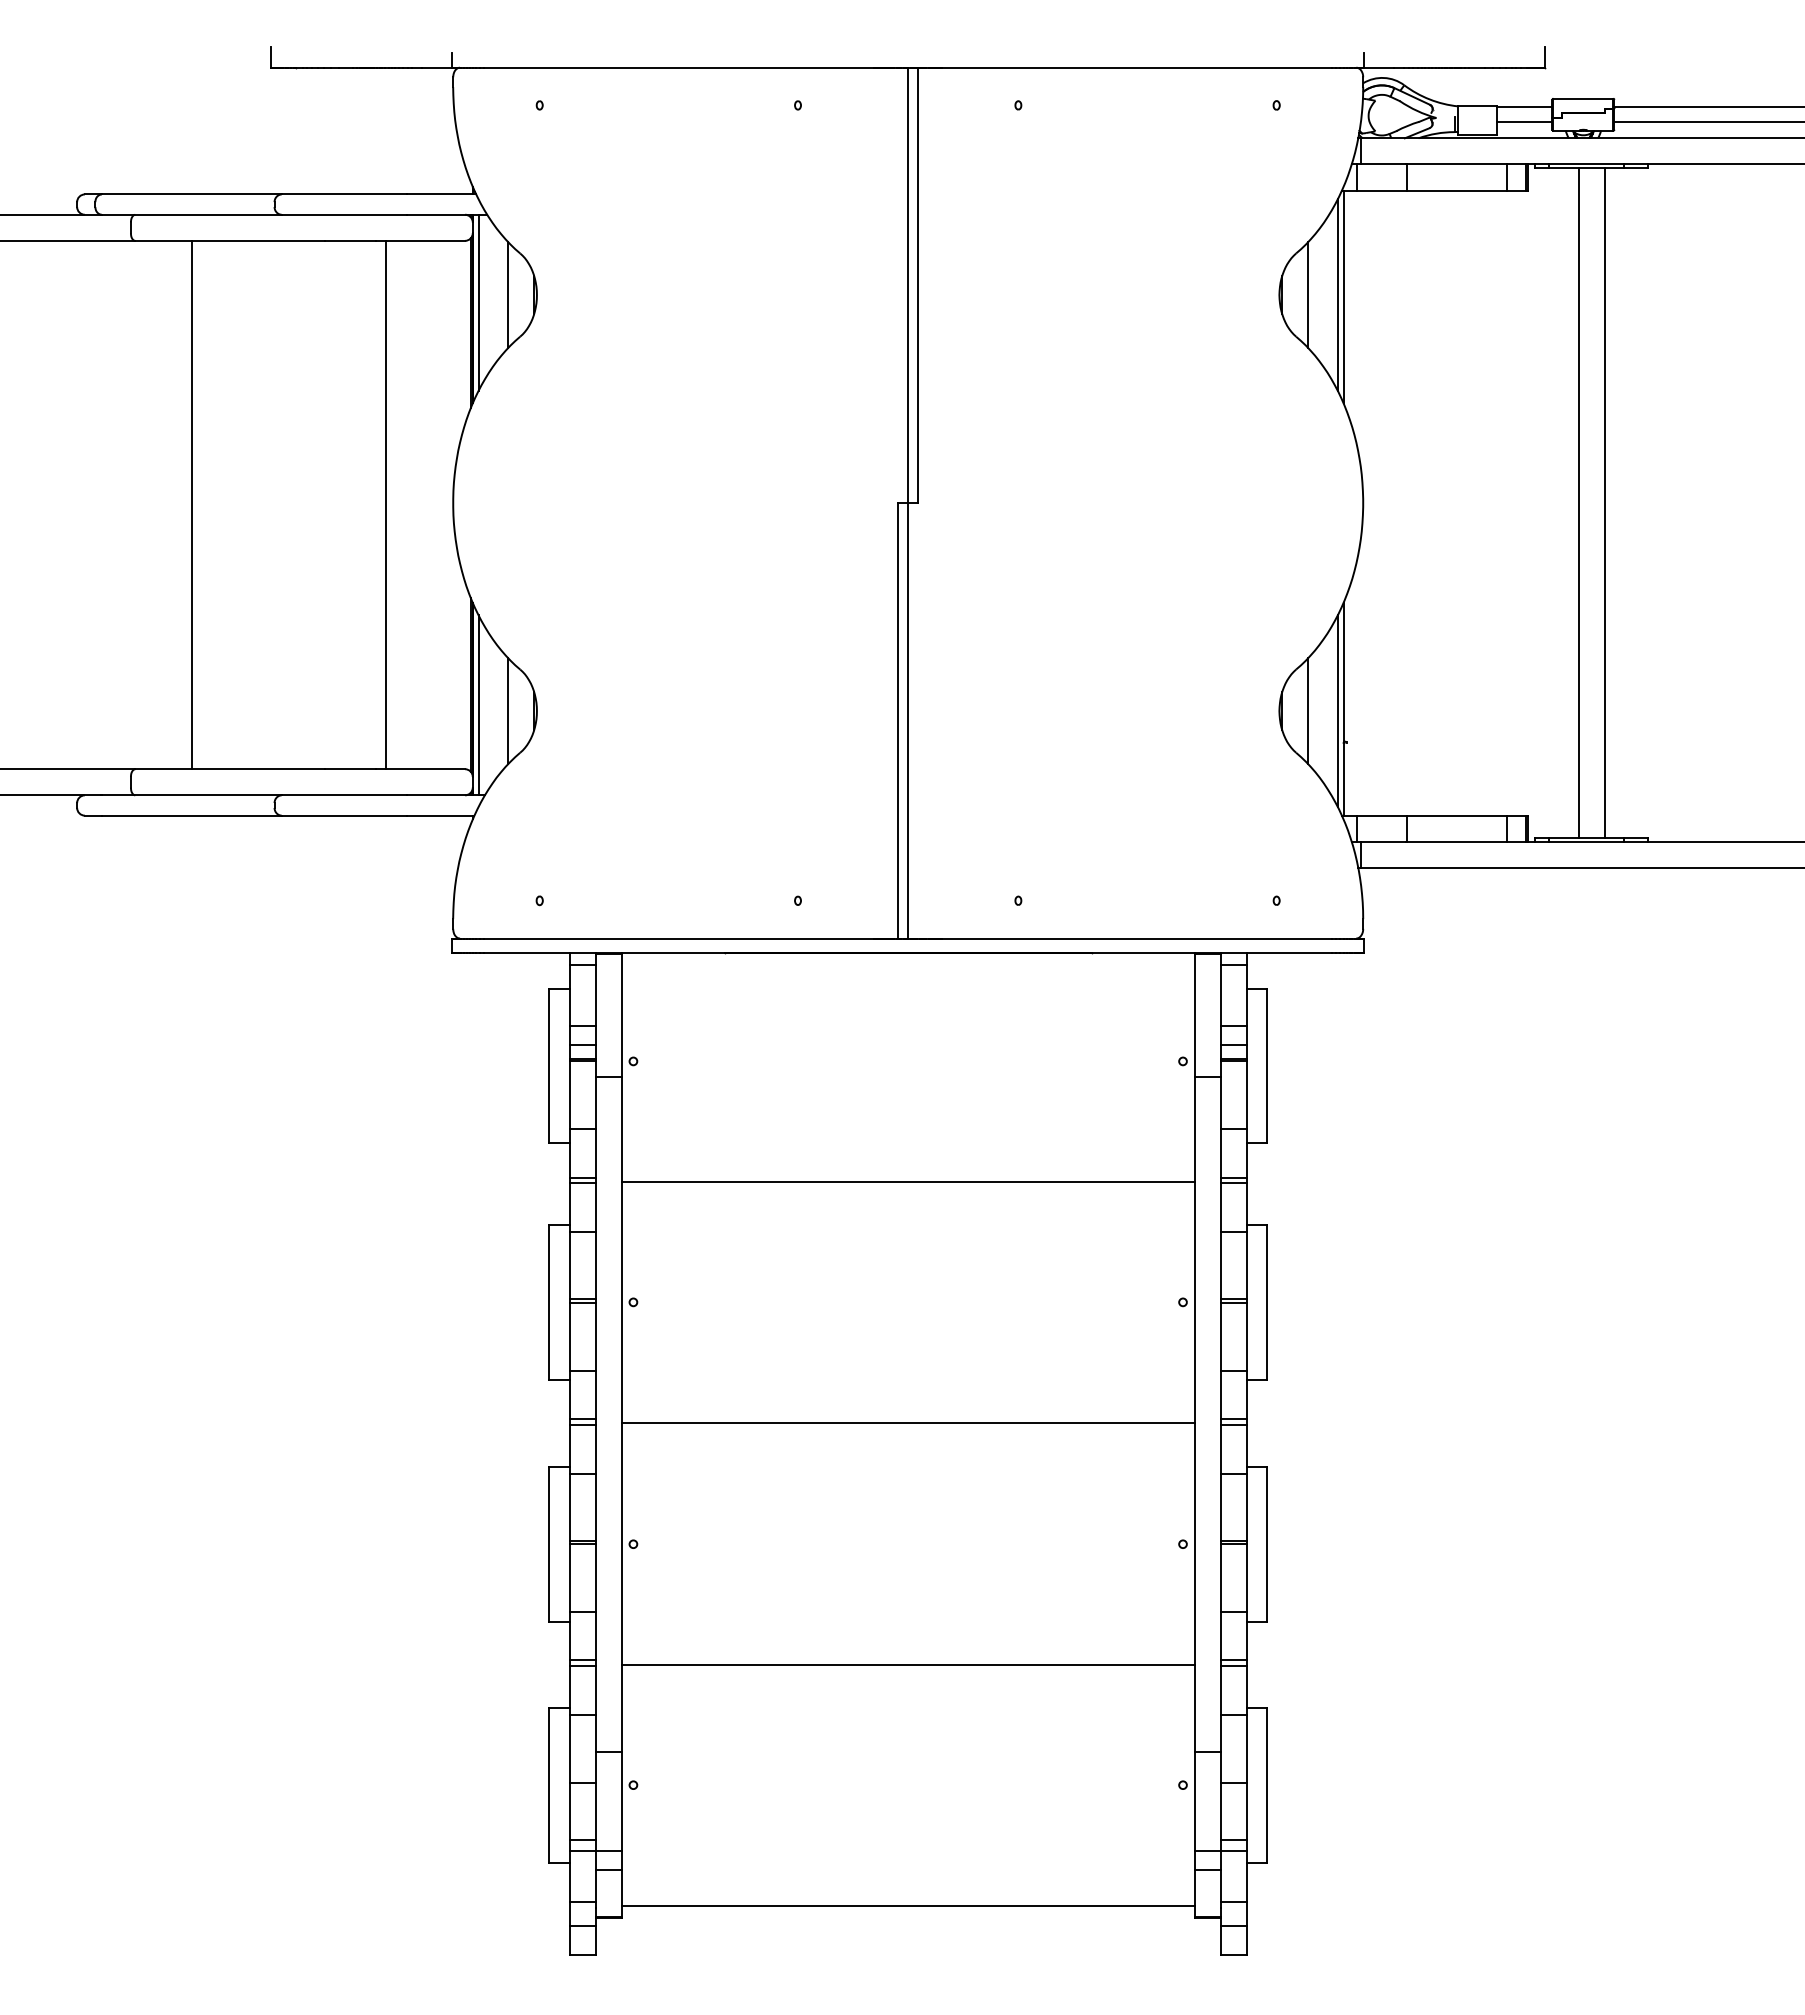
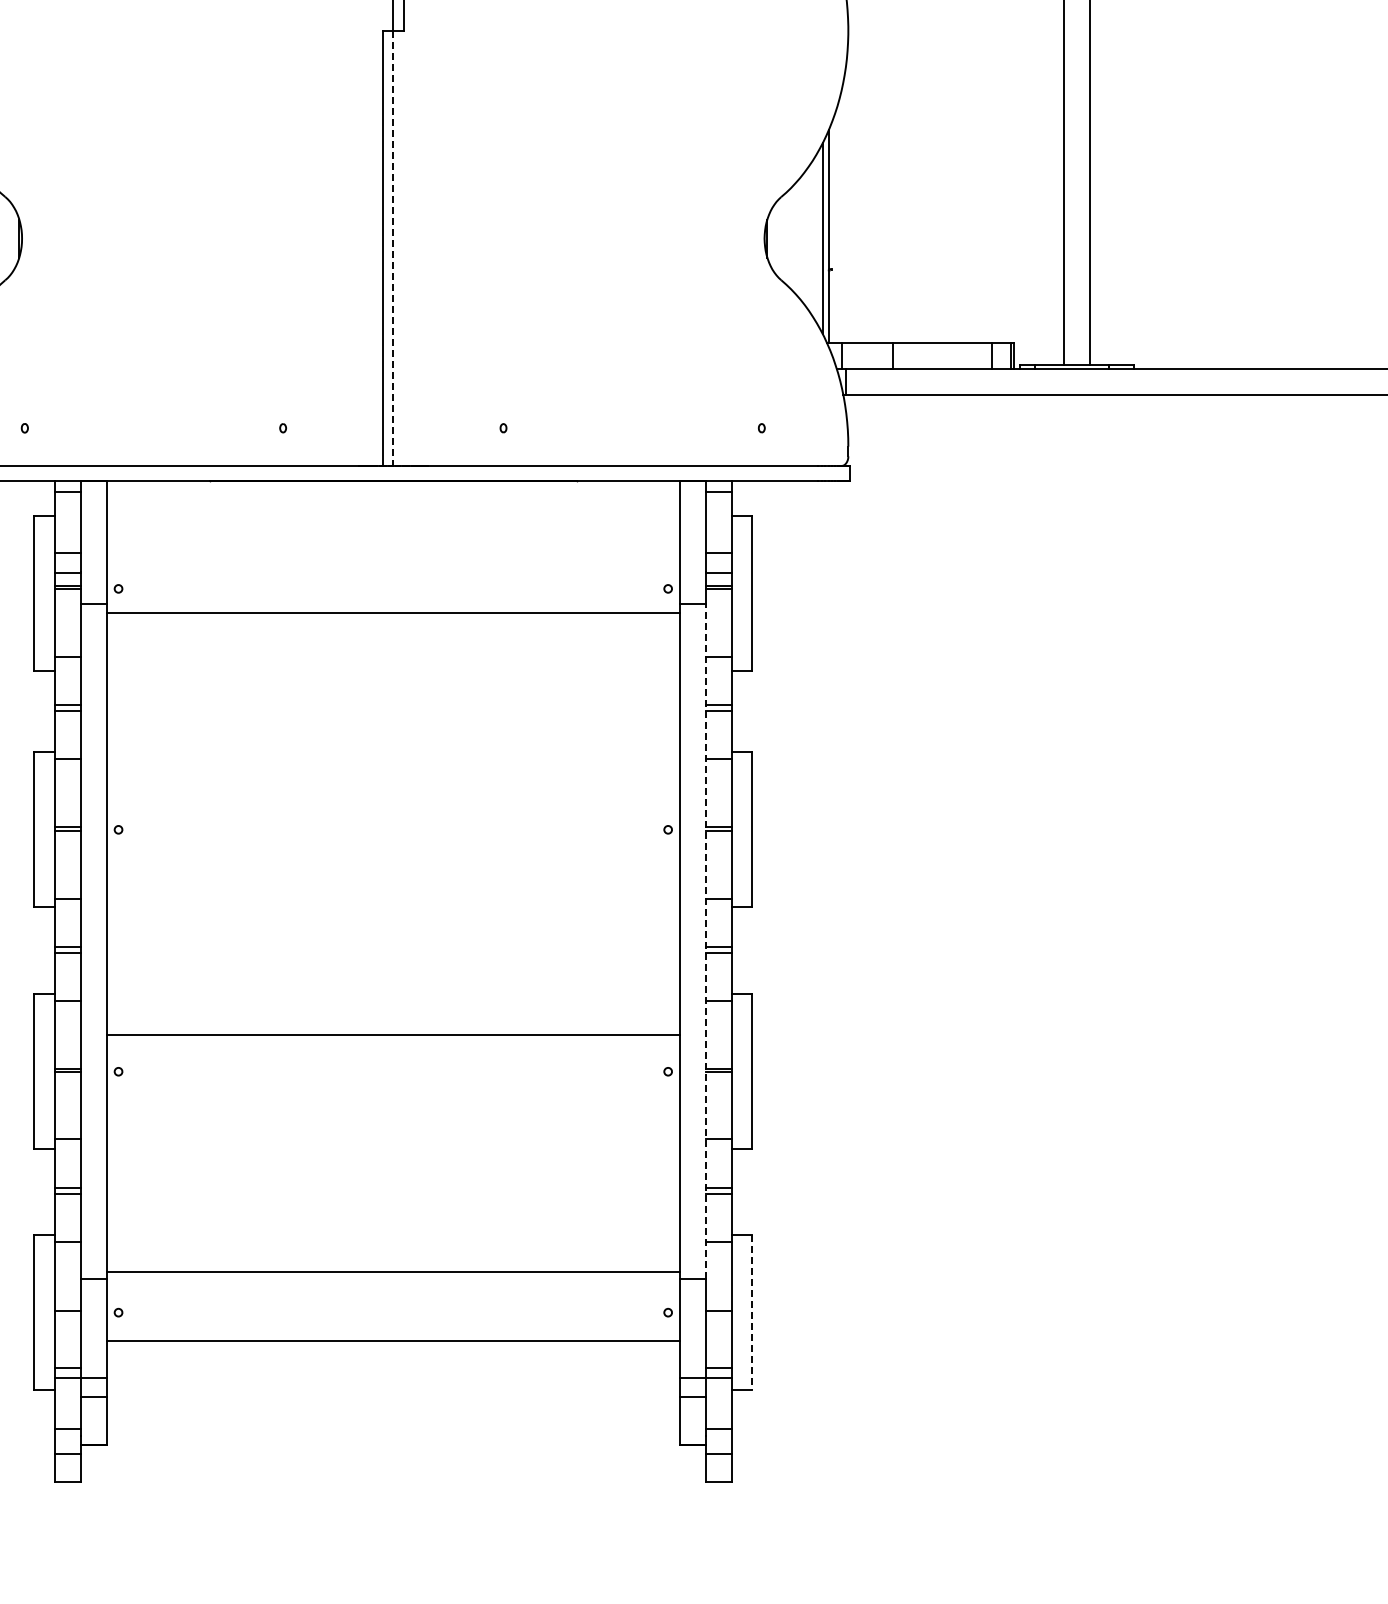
line: (1308, 711) -> (793, 238), removed
line: (908, 720) -> (393, 247), solid -> dashed
line: (907, 1182) -> (392, 612), moved
line: (1220, 1414) -> (705, 941), solid -> dashed
line: (907, 1423) -> (392, 1034), moved
line: (907, 1665) -> (392, 1271), moved
line: (1267, 1785) -> (752, 1312), solid -> dashed
line: (907, 1906) -> (392, 1340), moved

